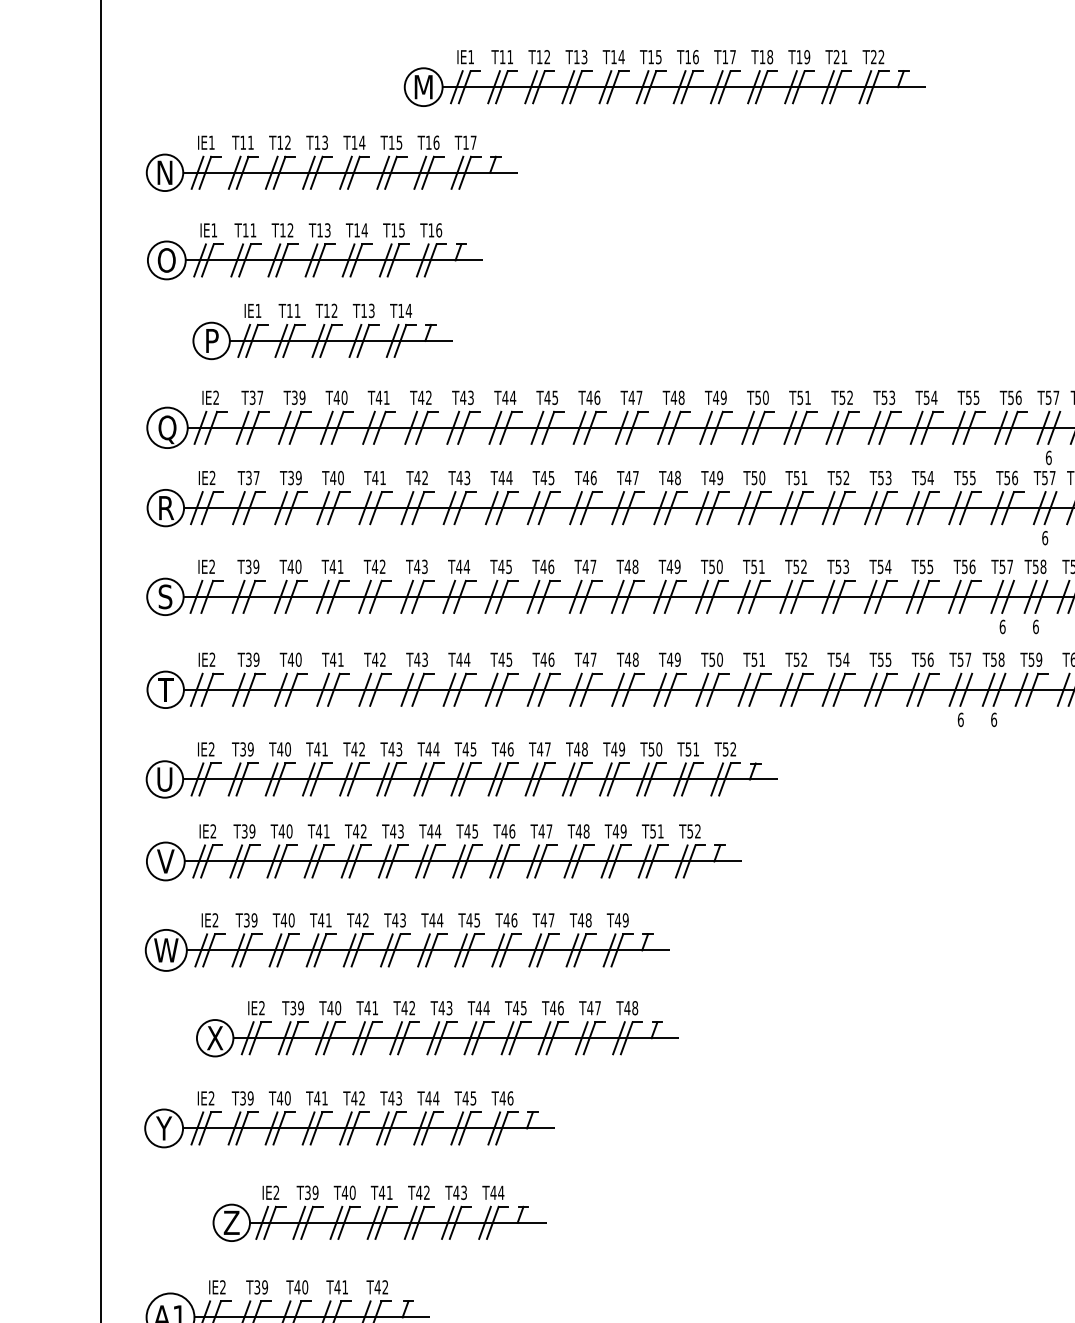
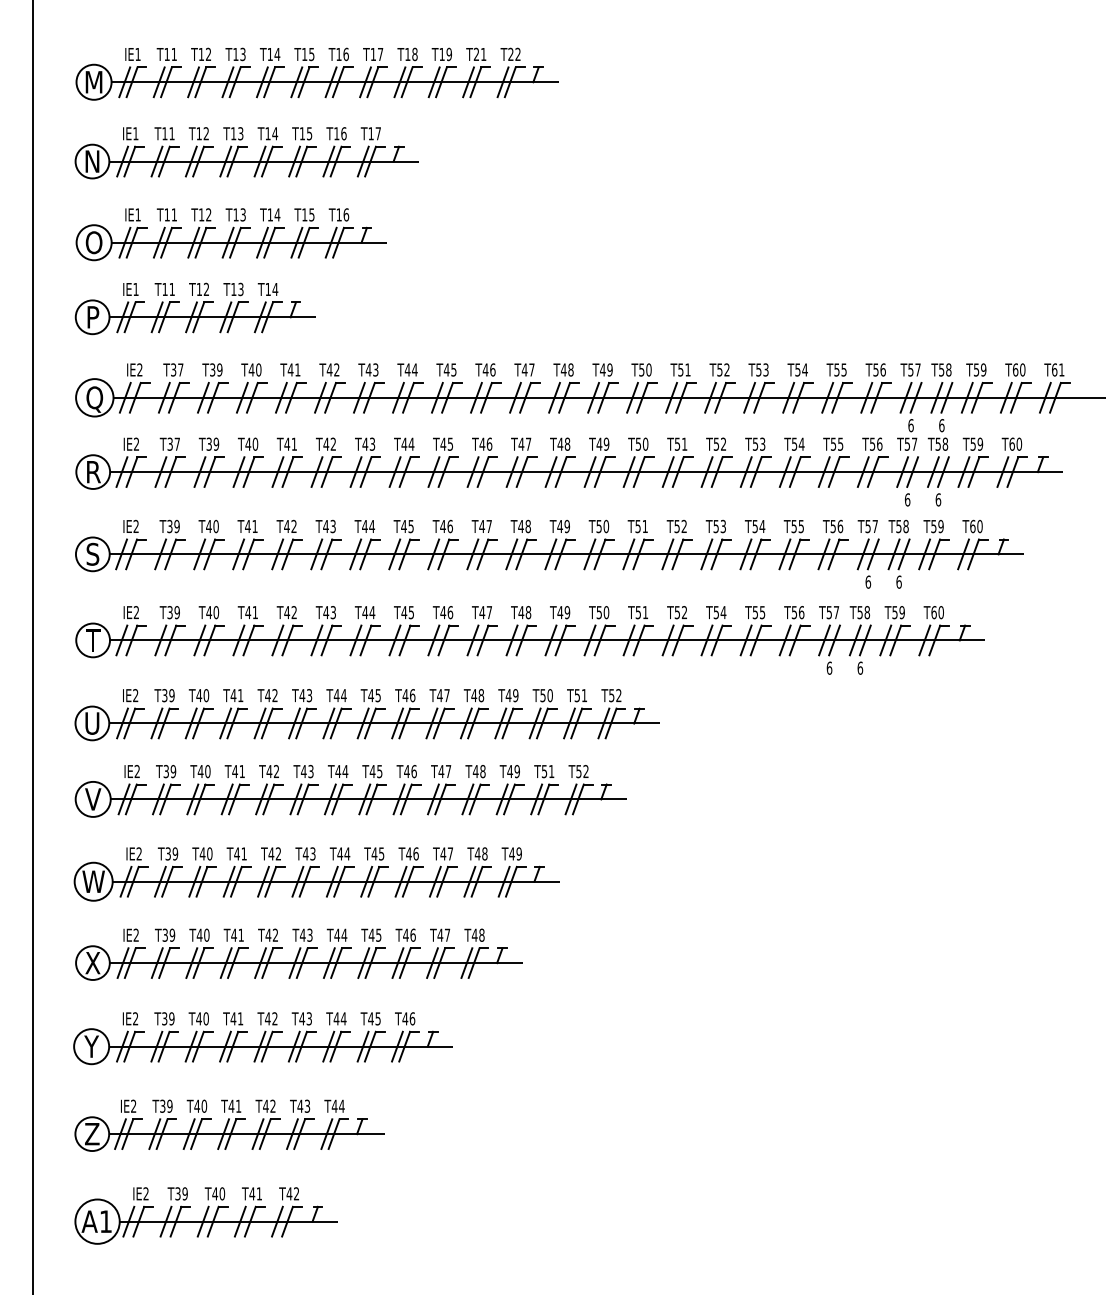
part: (663, 77) -> (316, 73), moved
part: (321, 331) -> (194, 308), moved
part: (437, 1028) -> (298, 954), moved
part: (379, 1213) -> (229, 1125), moved

